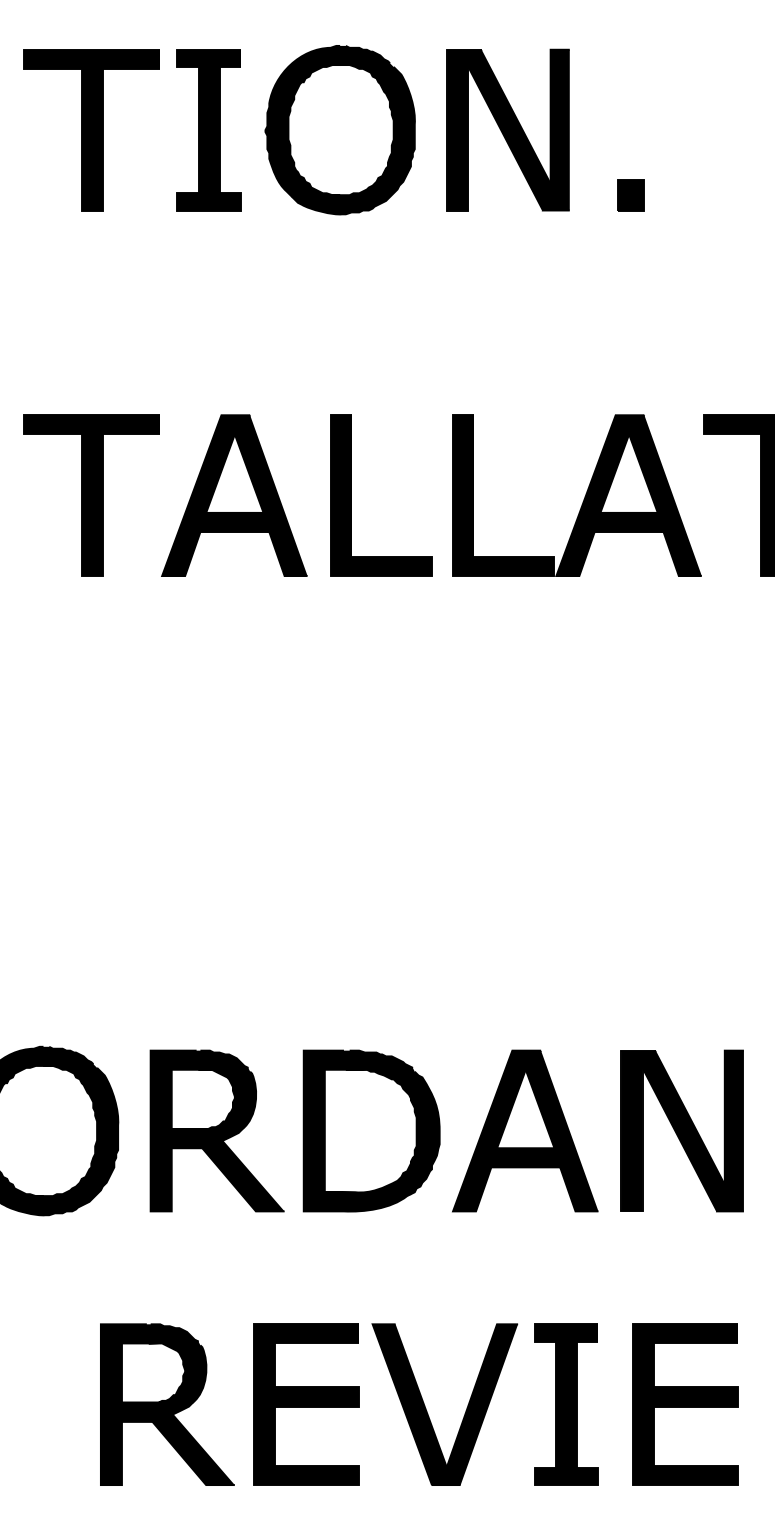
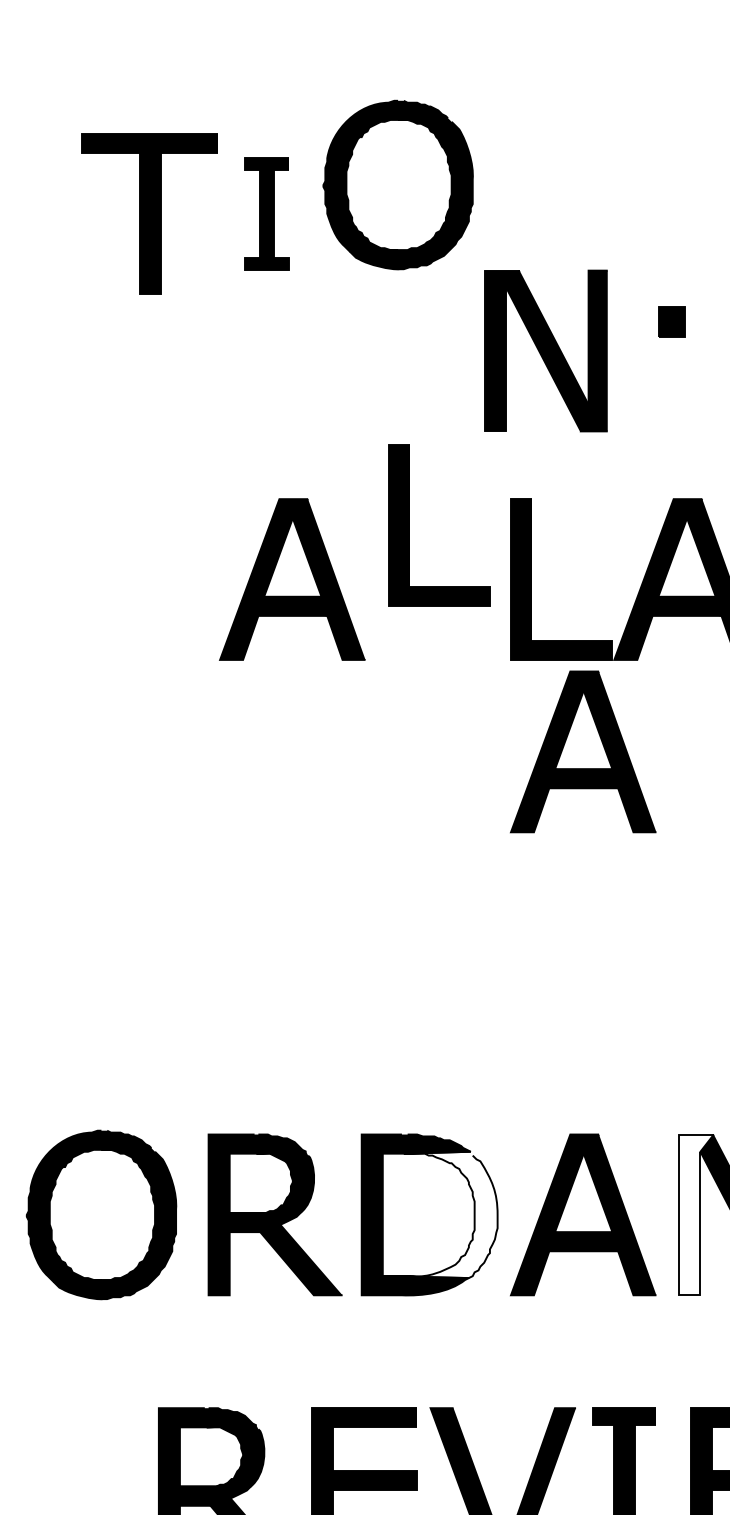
part: (507, 129) -> (545, 350), moved
part: (208, 130) -> (266, 214), size x0.7
part: (339, 130) -> (397, 185), moved
part: (630, 195) -> (671, 322), moved
part: (91, 495) -> (149, 579), removed
part: (351, 495) -> (409, 525), moved
part: (525, 667) -> (583, 751), added
fill: (381, 1130) -> (439, 1214), removed
fill: (638, 1130) -> (696, 1214), removed

